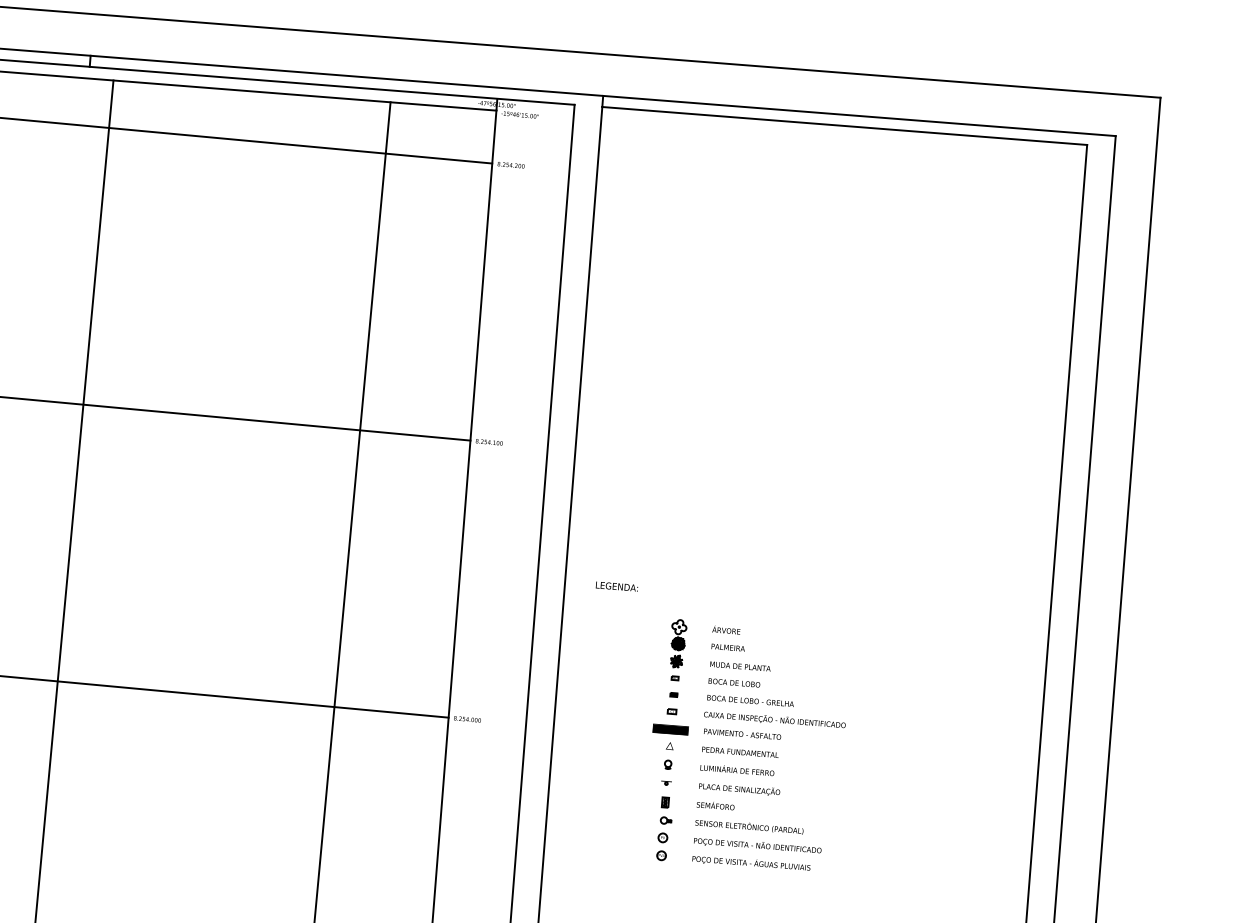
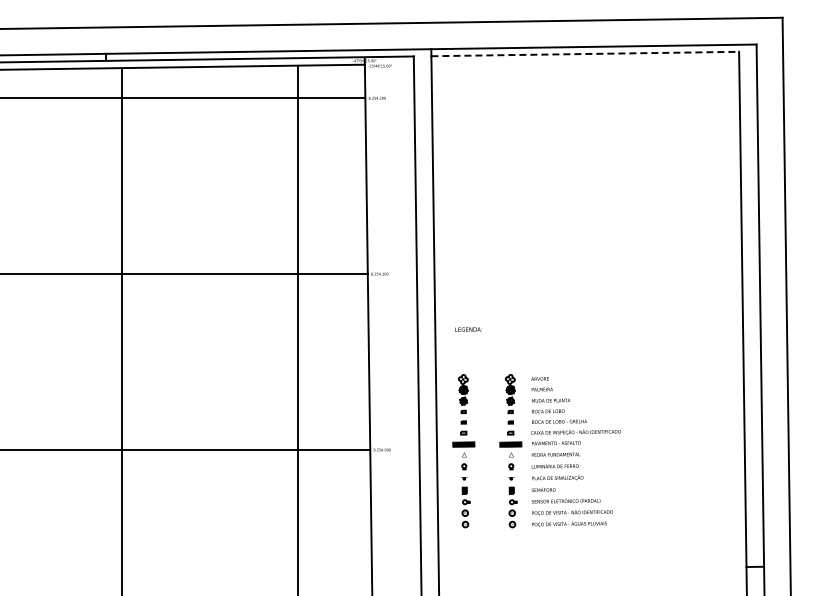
line: (845, 126) -> (585, 54), solid -> dashed
text: (616, 586) -> (468, 329), moved
part: (595, 733) -> (463, 451), added

